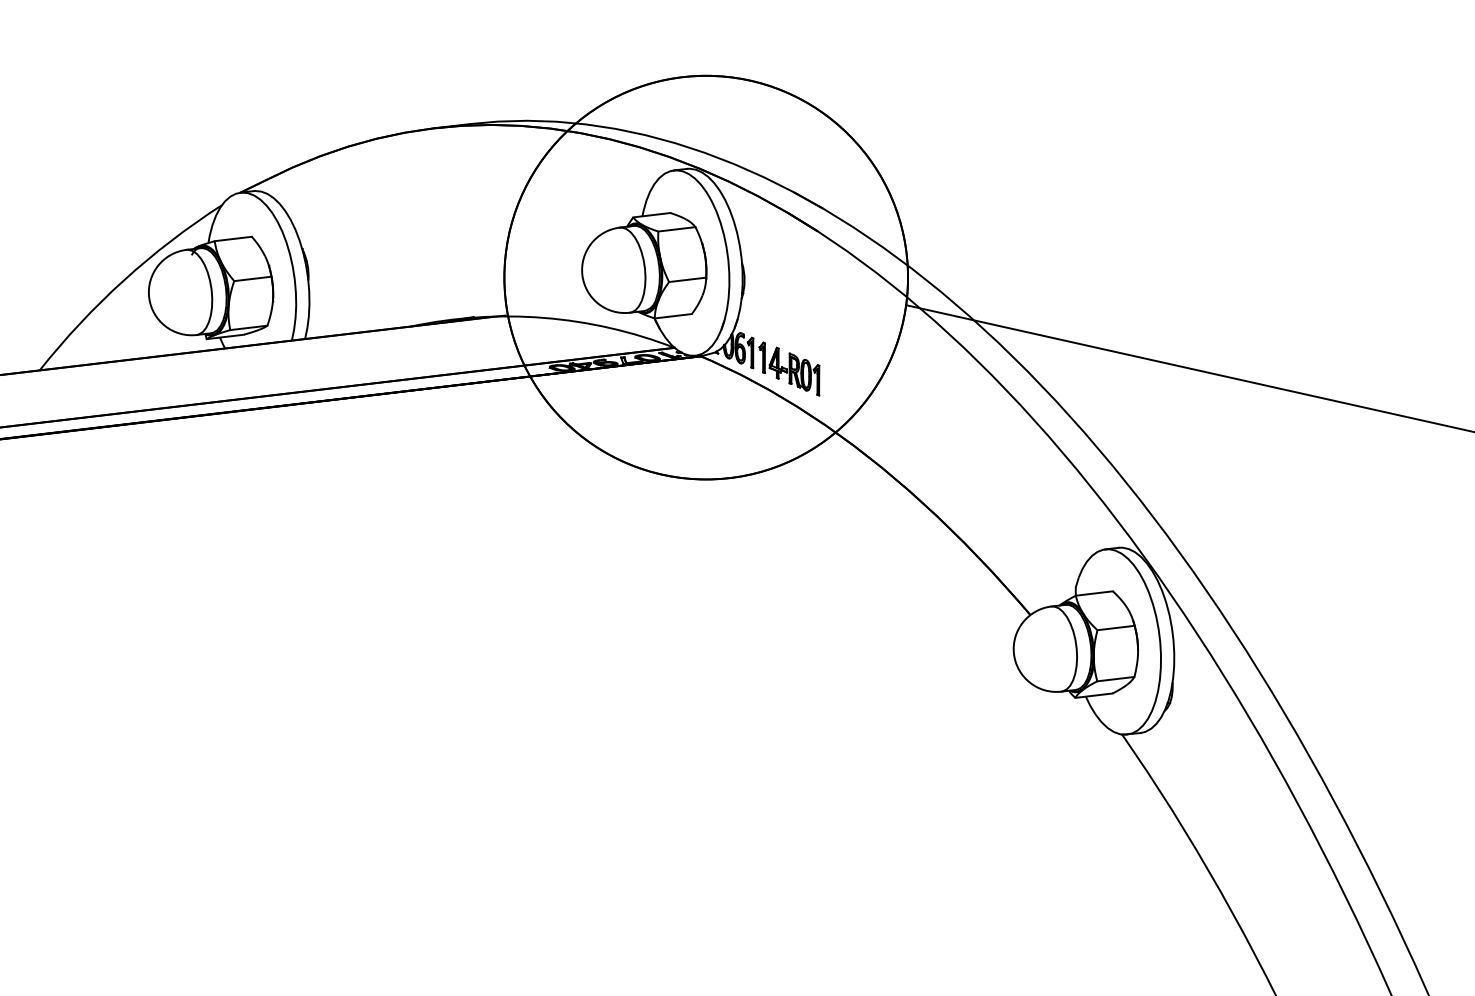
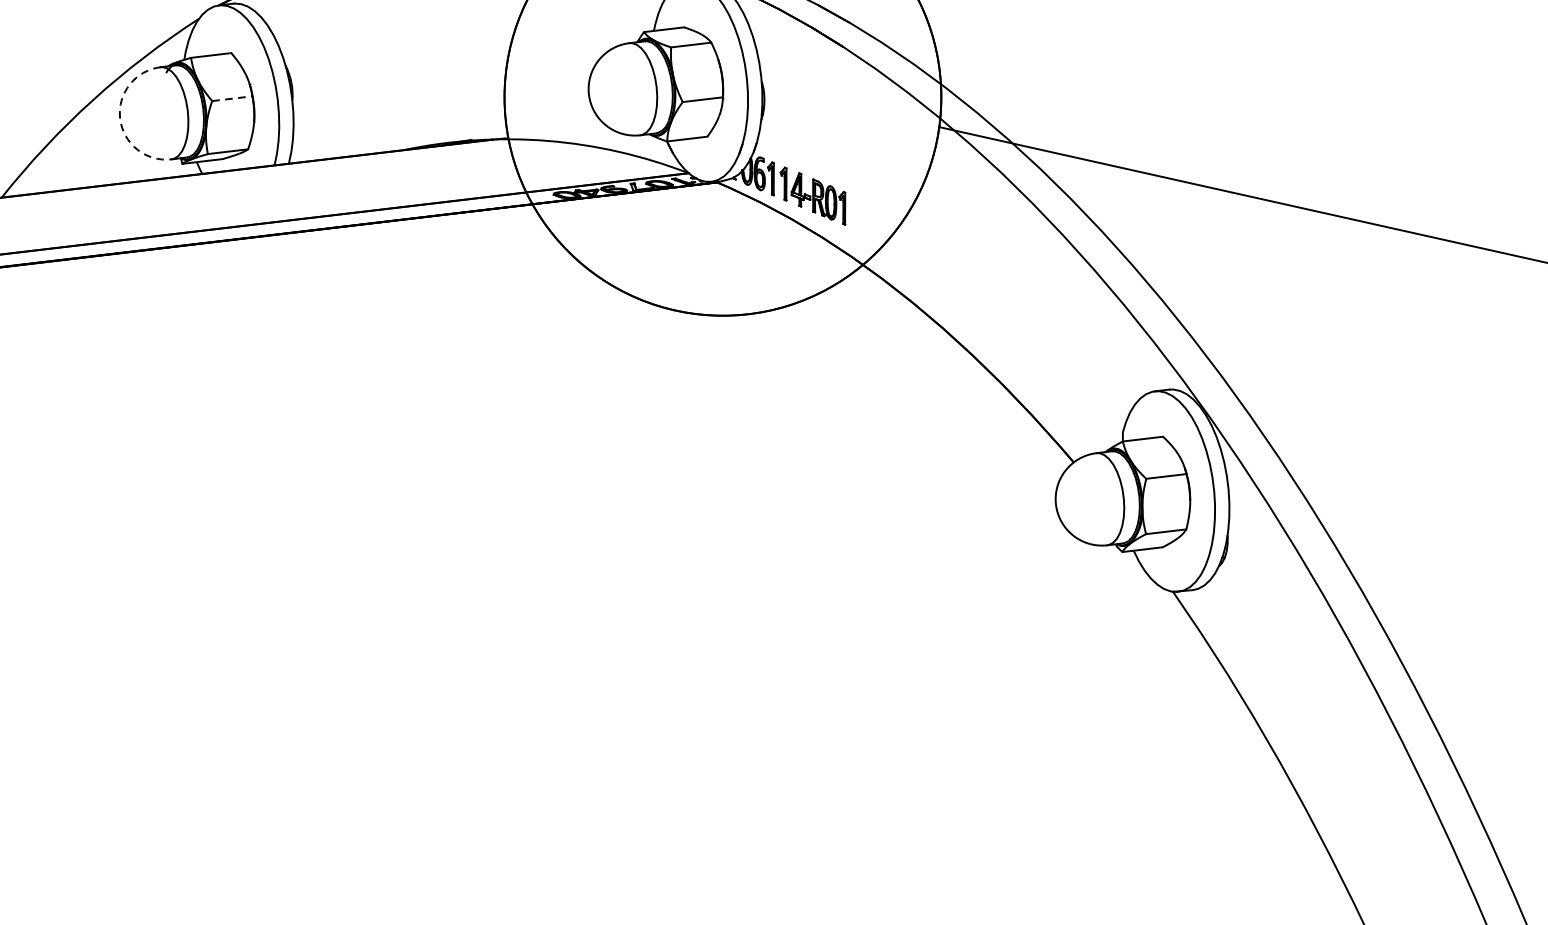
line: (252, 278) -> (231, 98), solid -> dashed
arc: (149, 297) -> (120, 118), solid -> dashed

